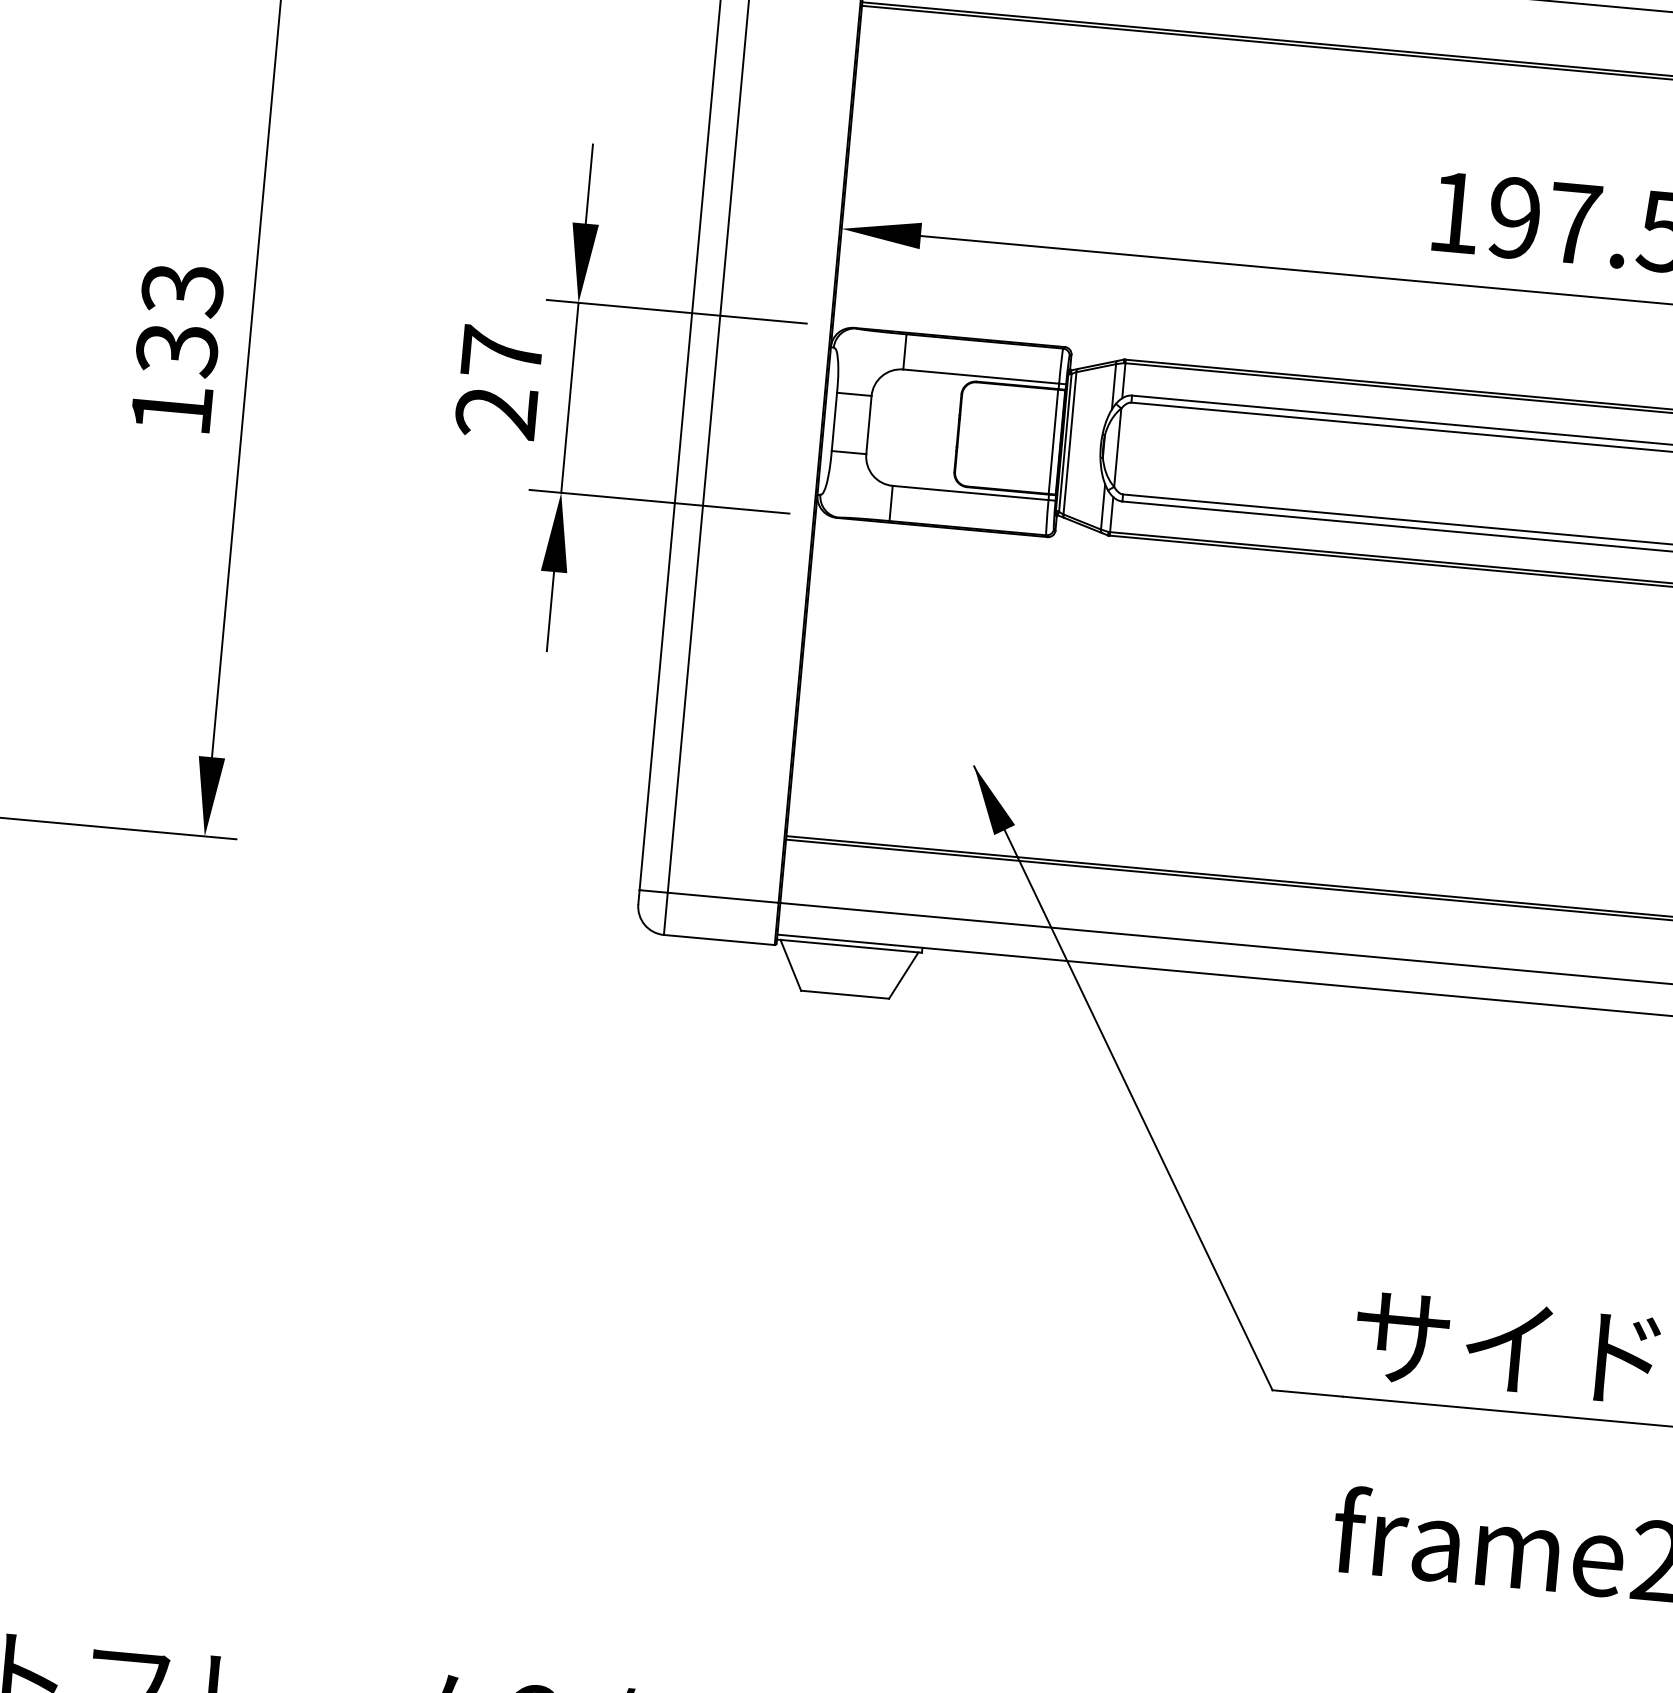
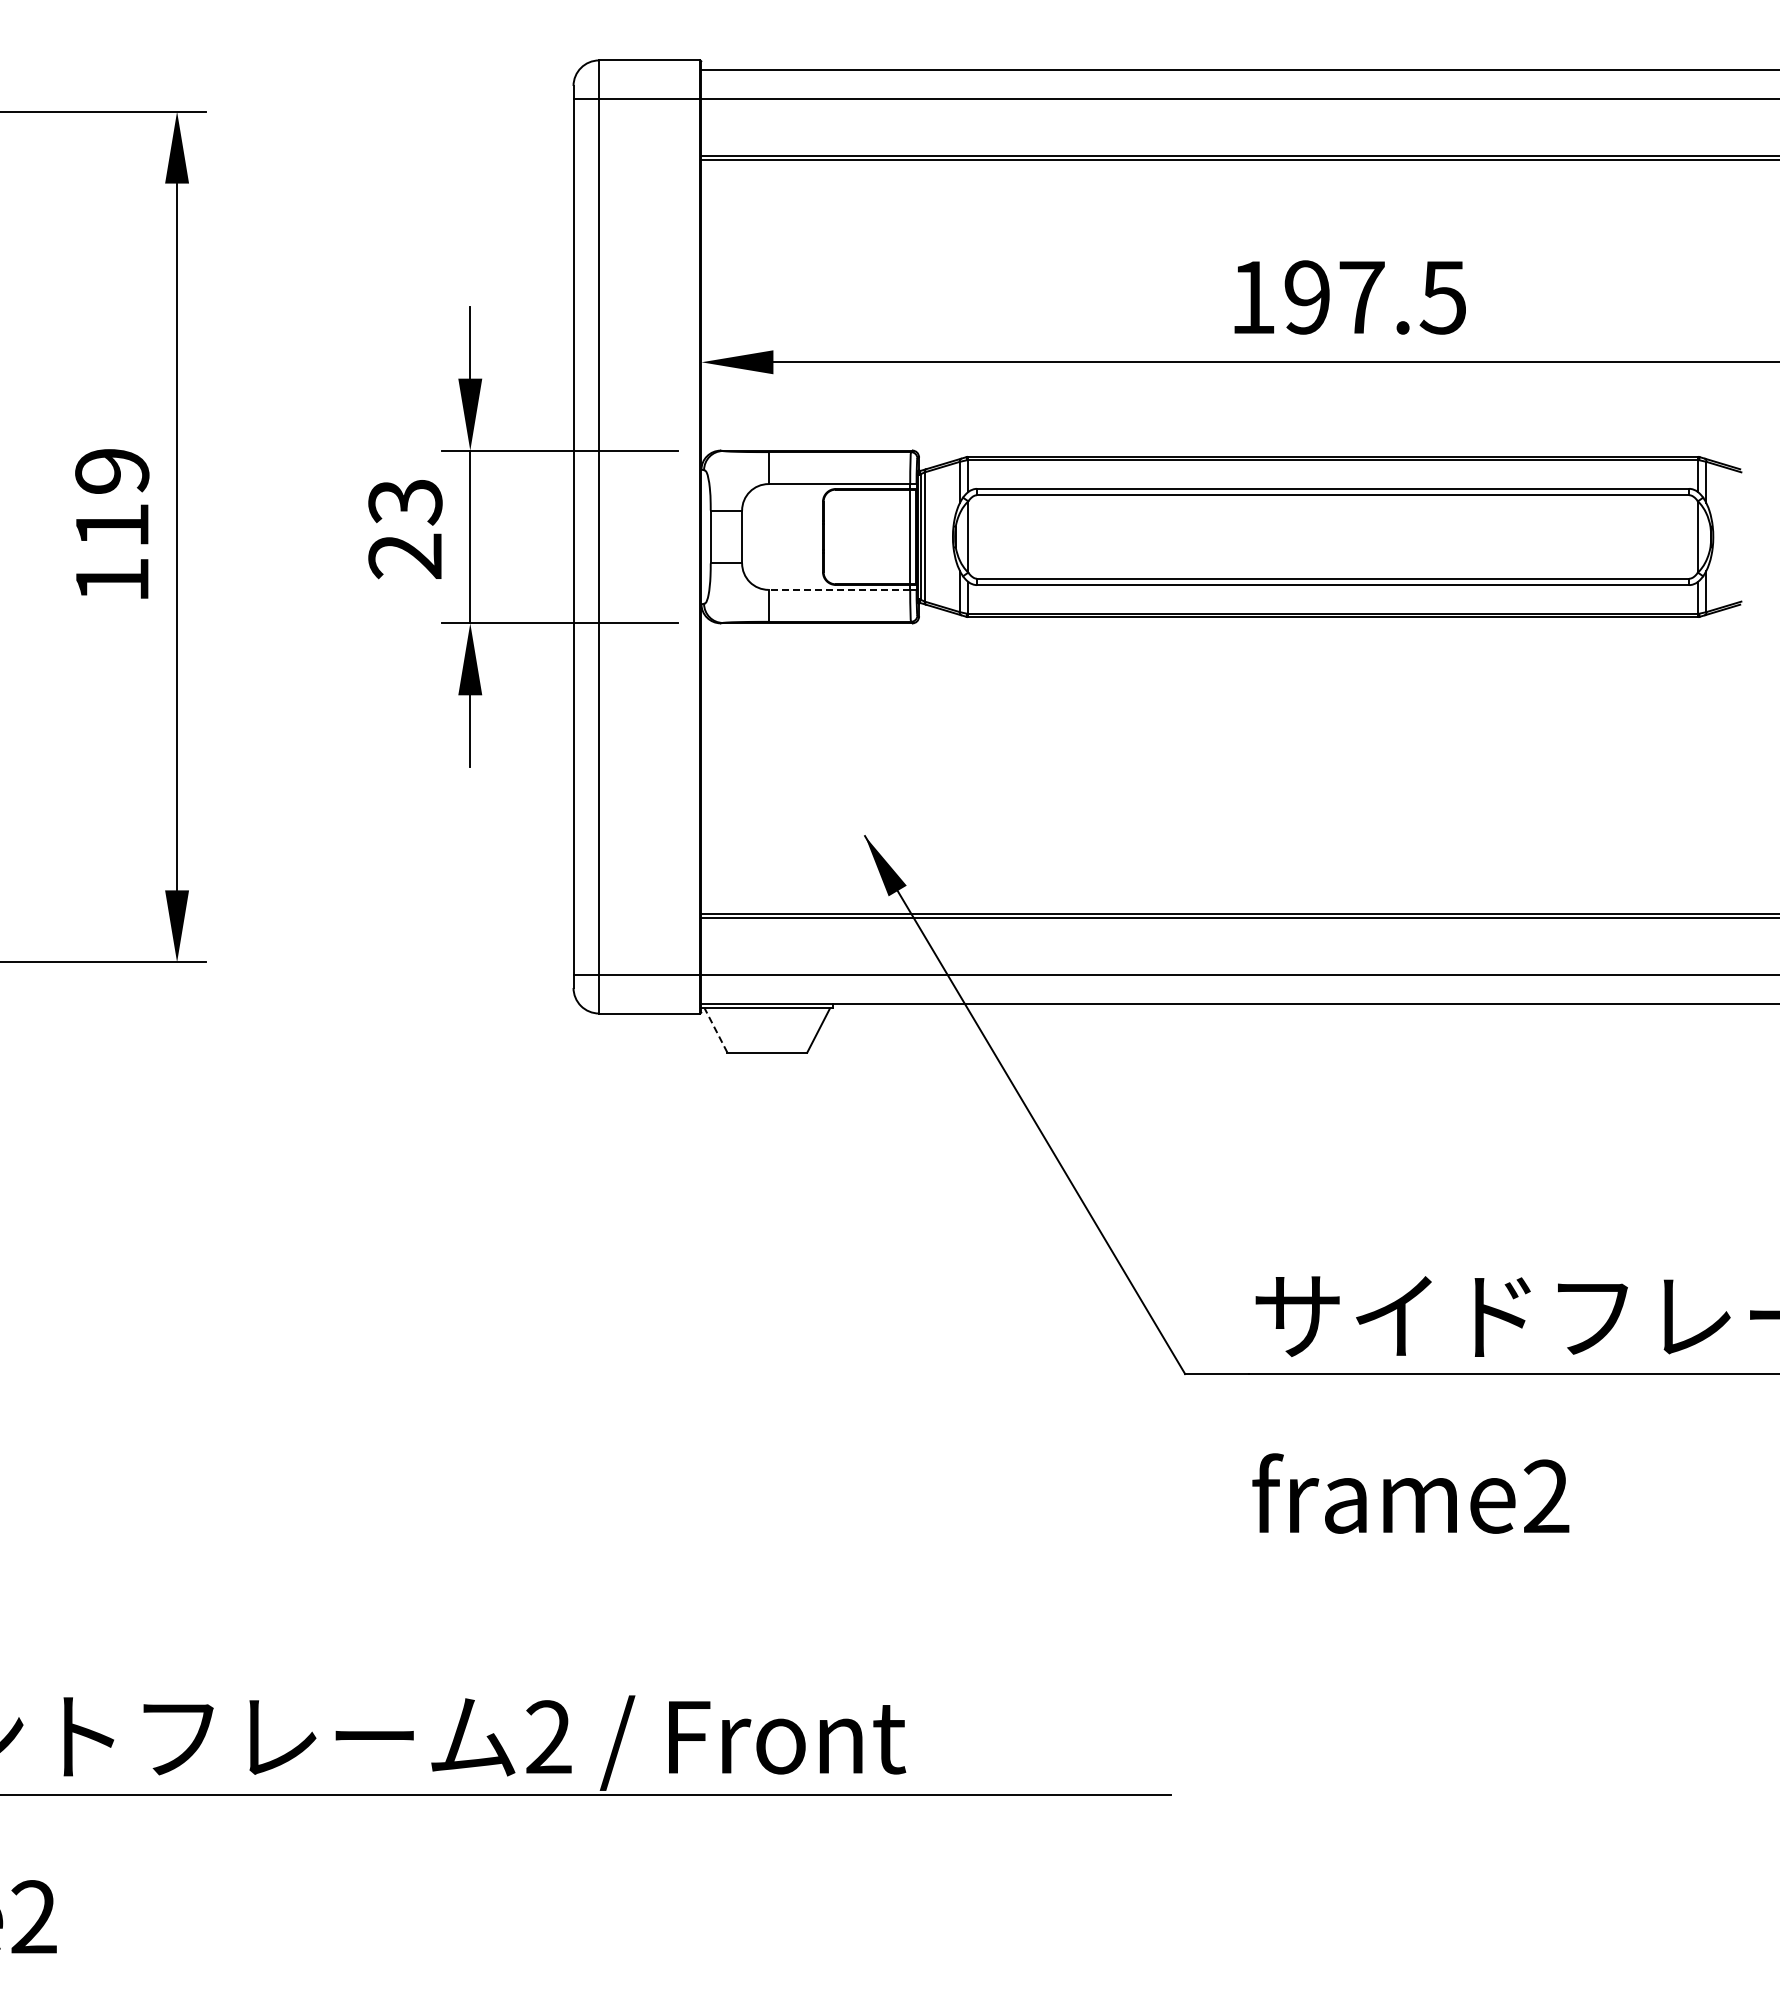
text: (180, 320) -> (112, 499), 133 -> 119
text: (502, 353) -> (405, 502), 27 -> 23
line: (970, 492) -> (839, 589), solid -> dashed
line: (791, 965) -> (716, 1030), solid -> dashed

